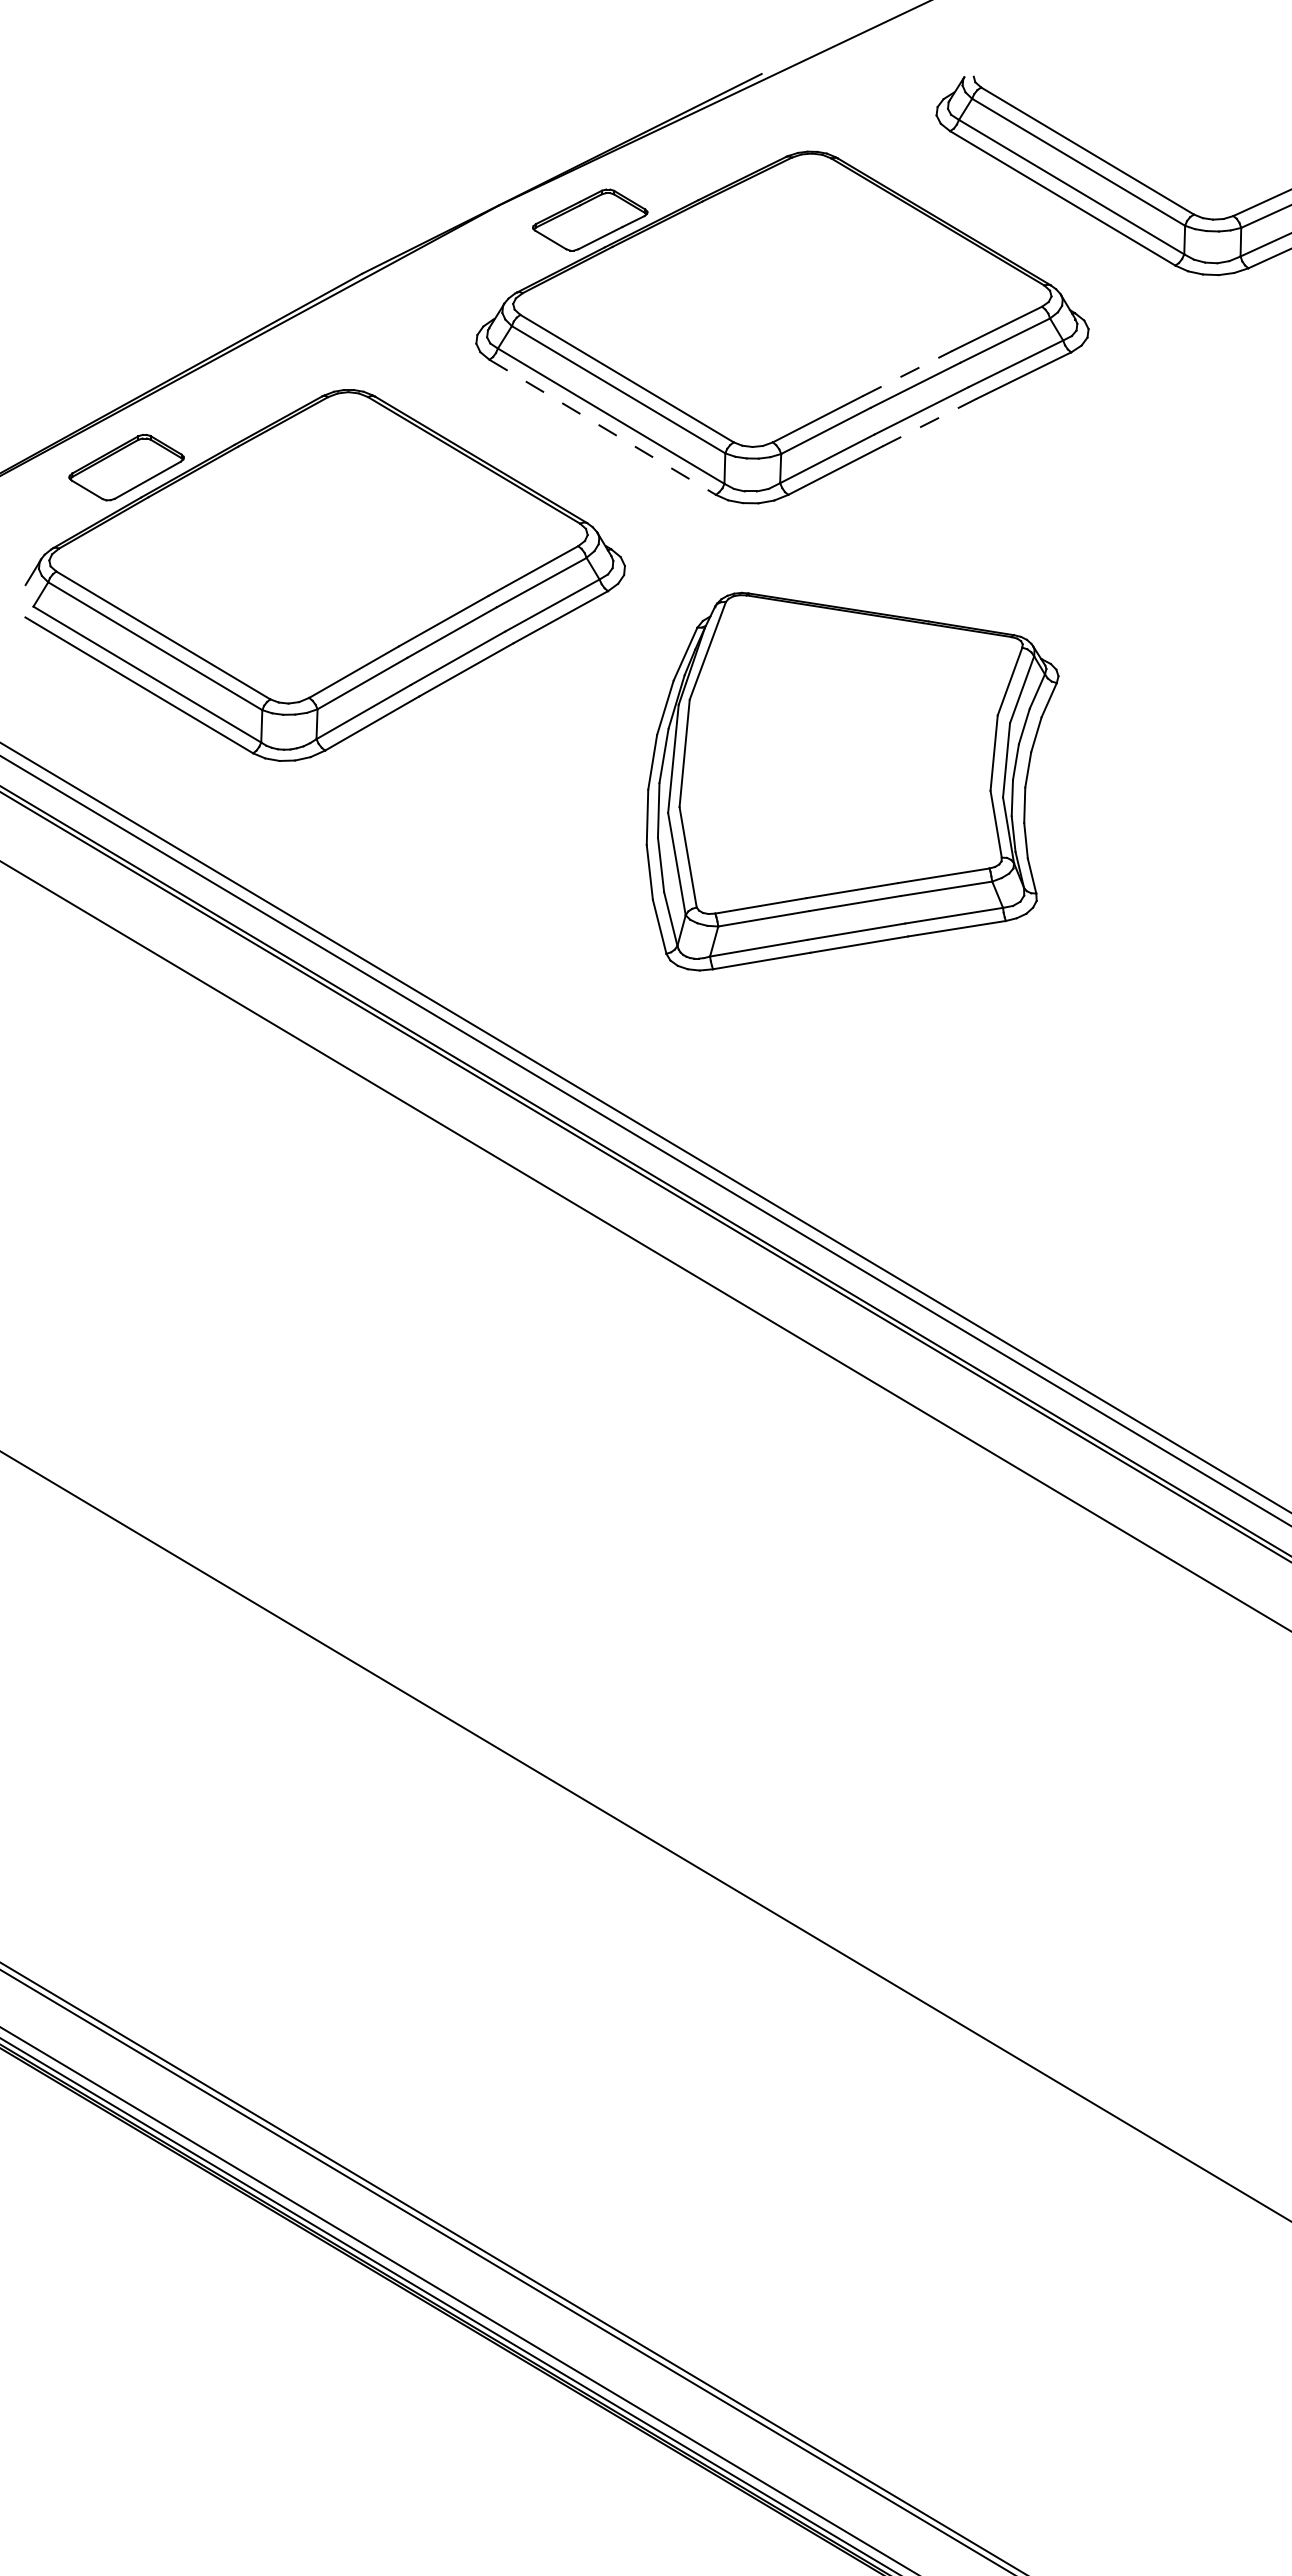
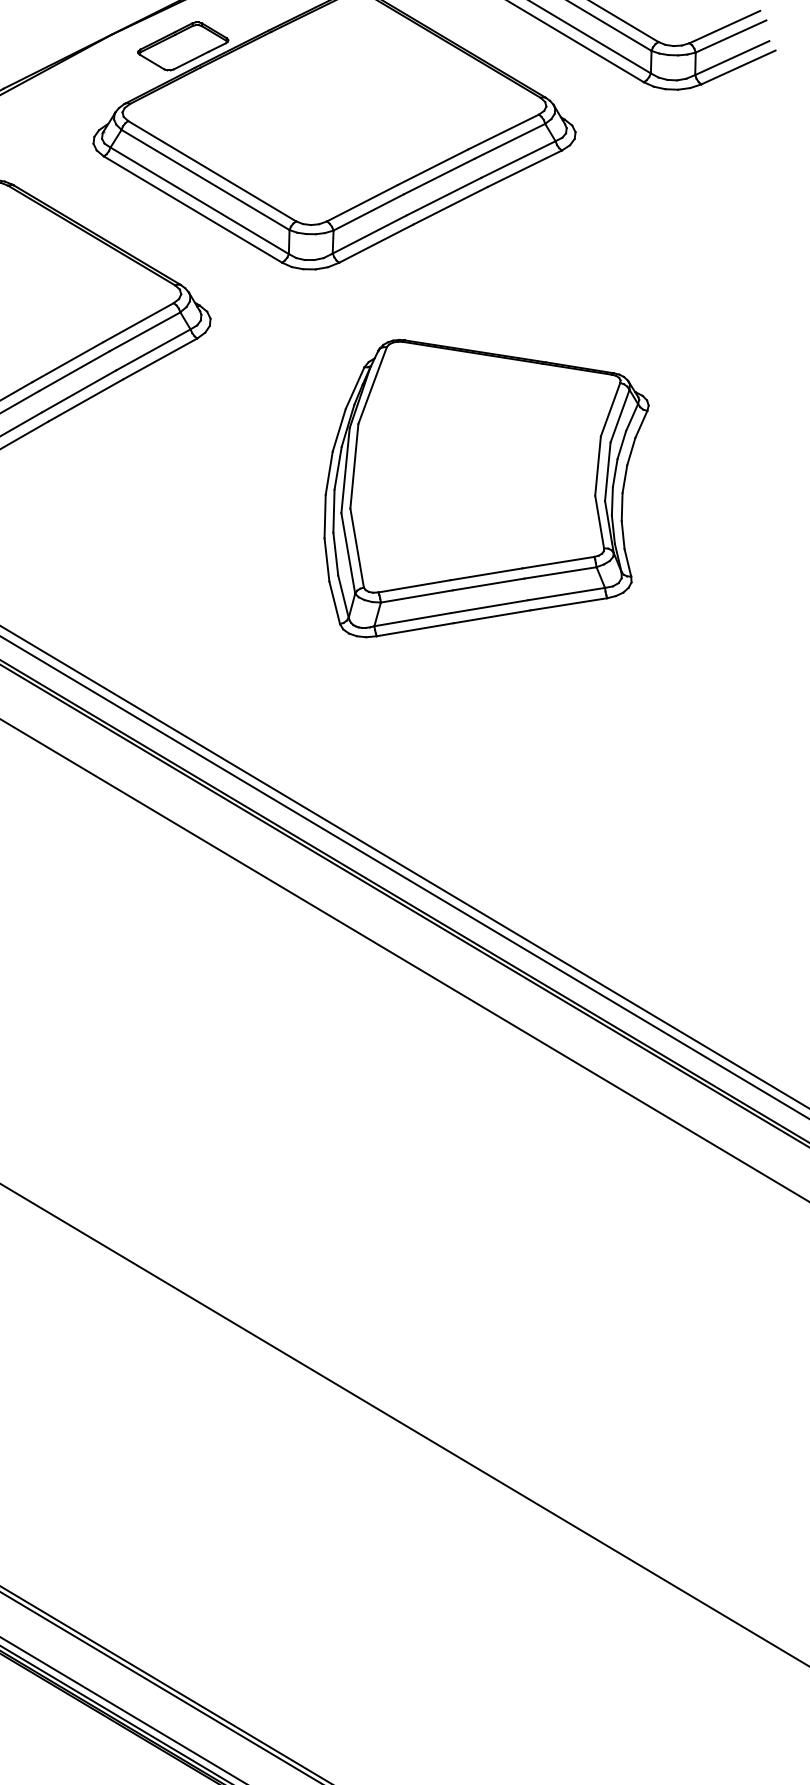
line: (908, 373) -> (433, 167), dashed -> solid
line: (929, 422) -> (450, 205), dashed -> solid
line: (602, 427) -> (192, 209), dashed -> solid
part: (852, 781) -> (486, 488), moved

